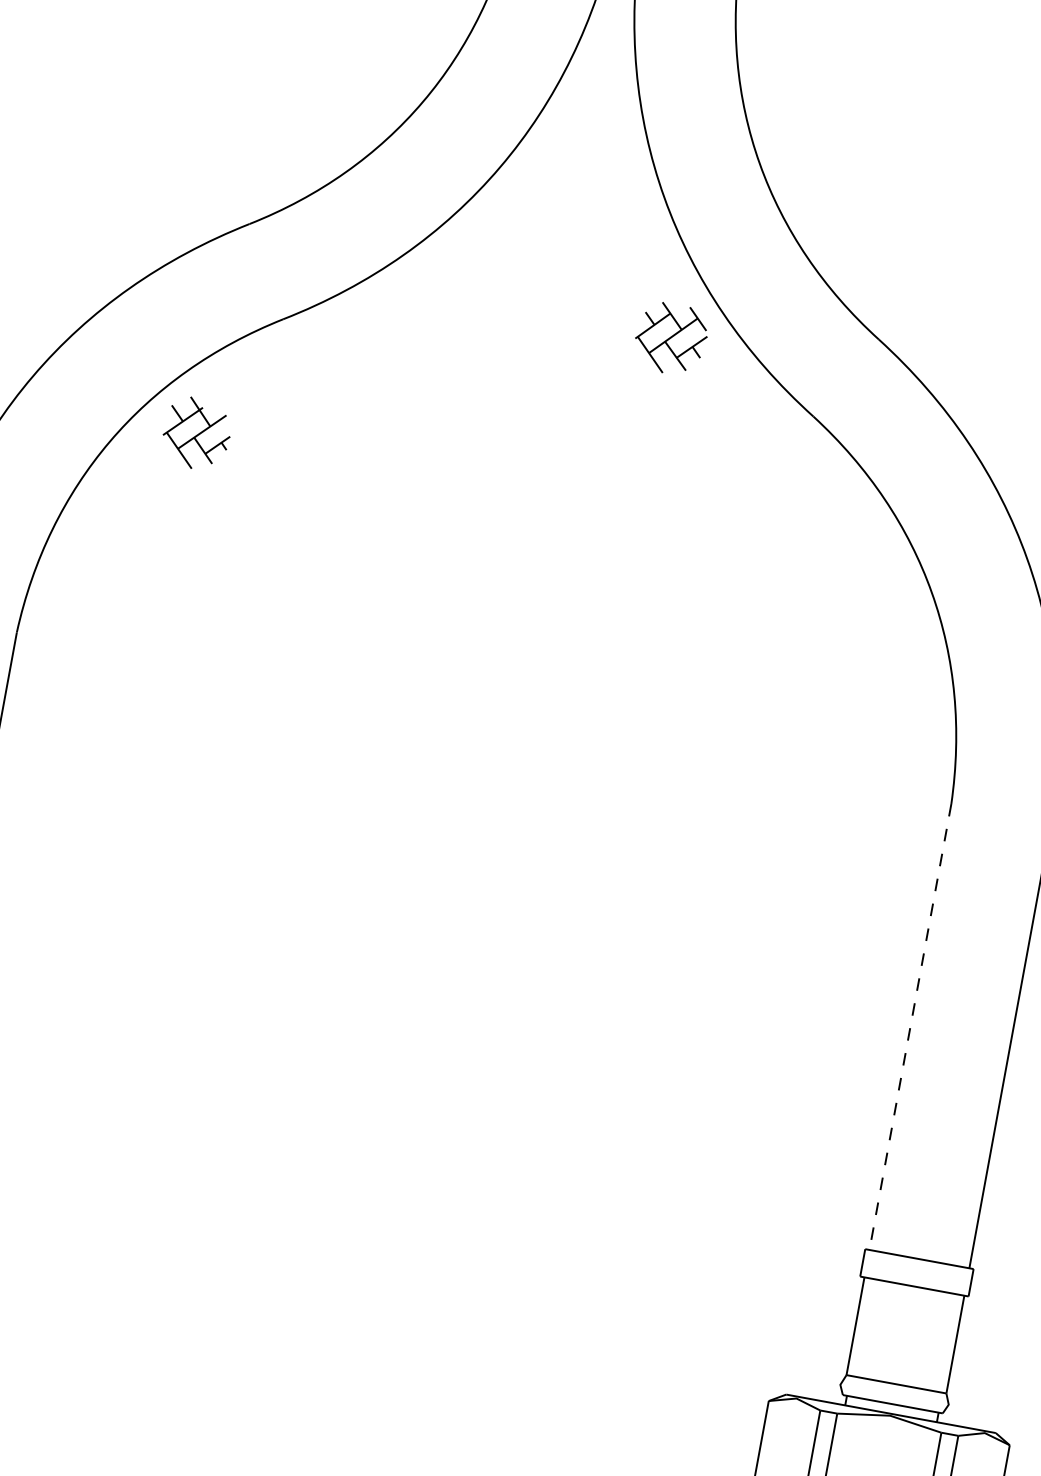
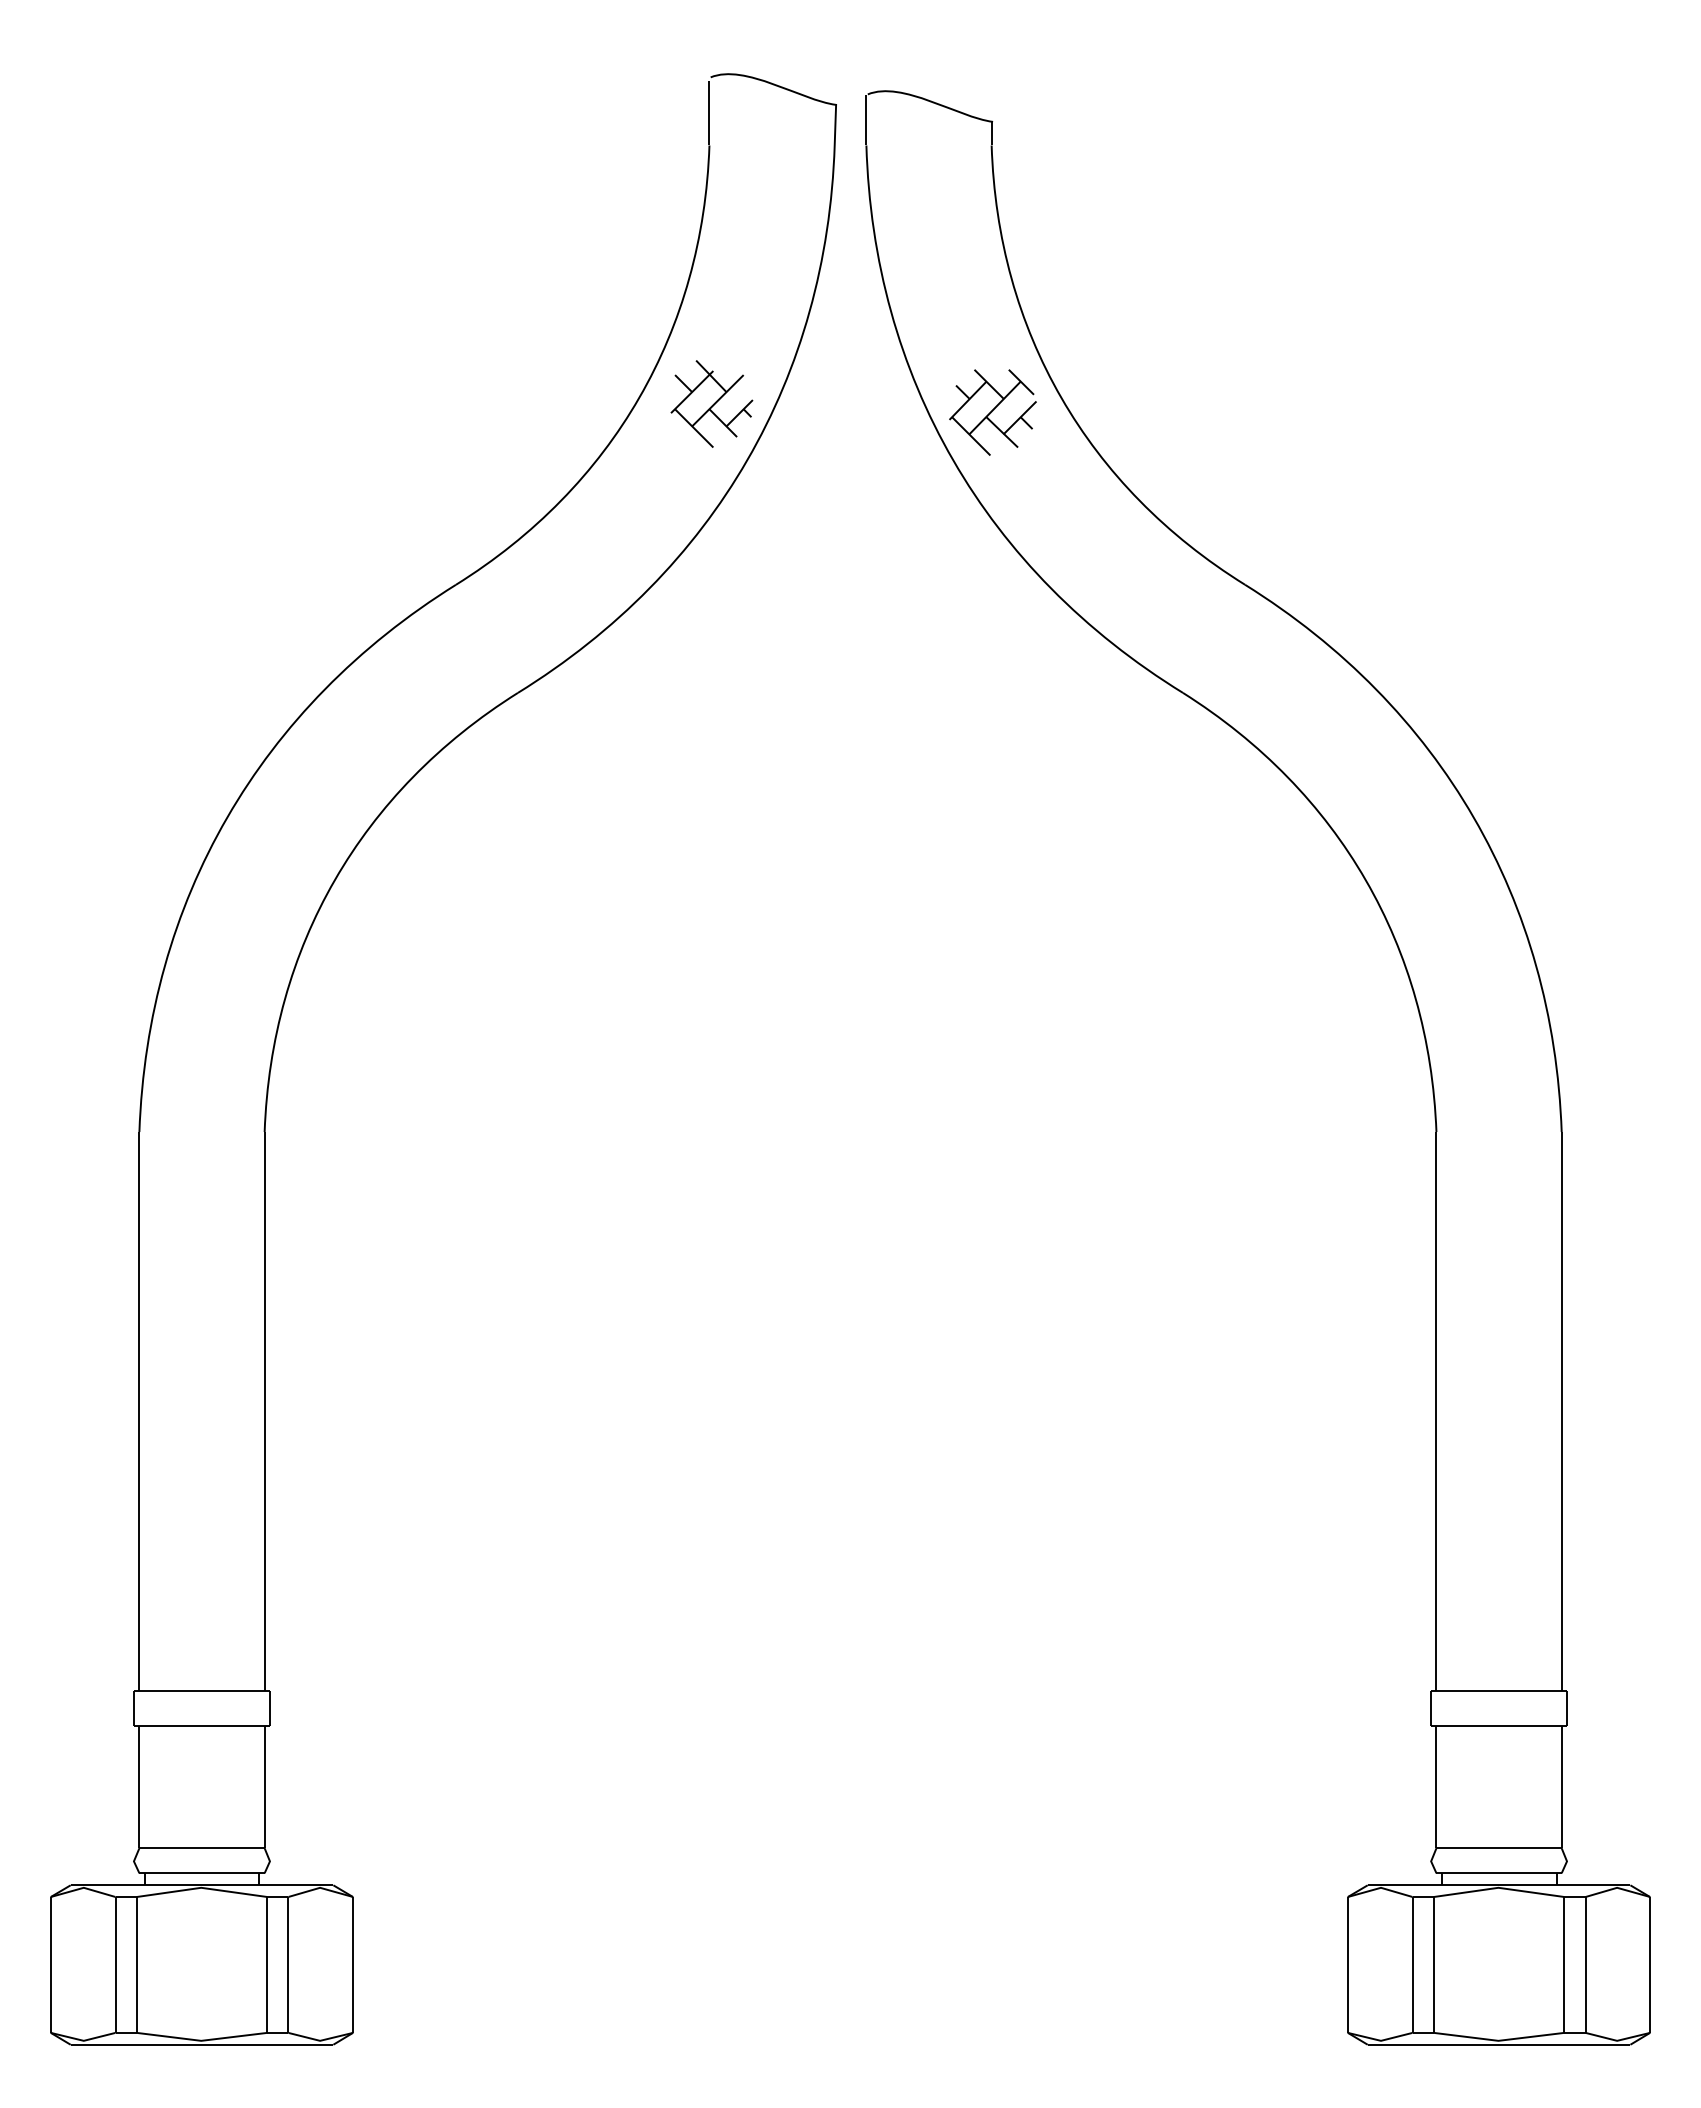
part: (670, 339) -> (992, 412), moved
part: (196, 433) -> (711, 403), moved
line: (910, 1026) -> (1436, 1411), dashed -> solid

